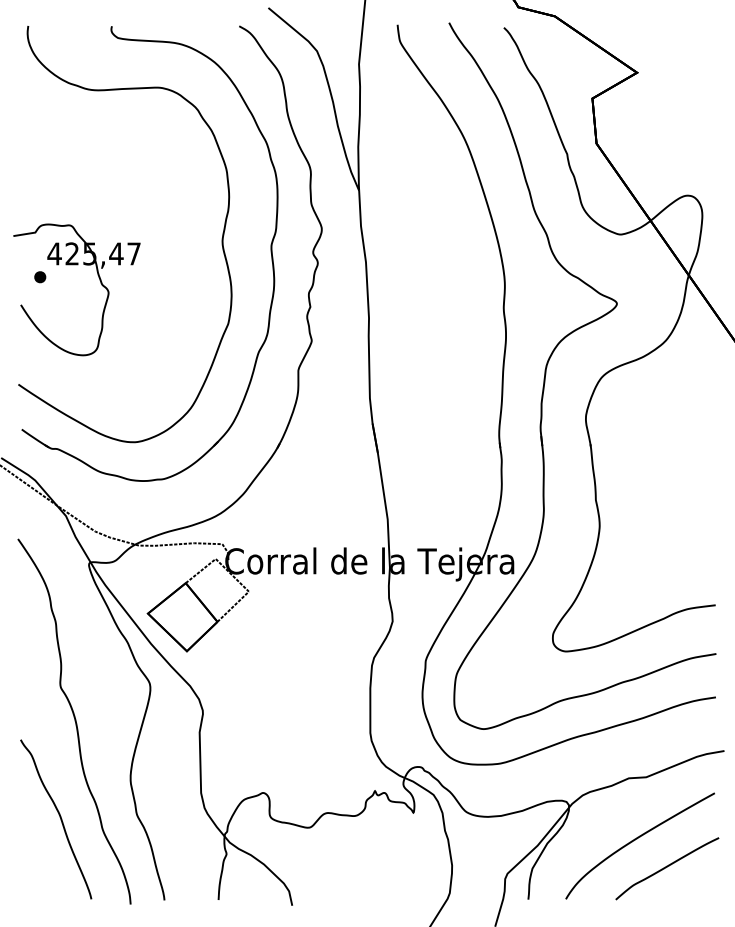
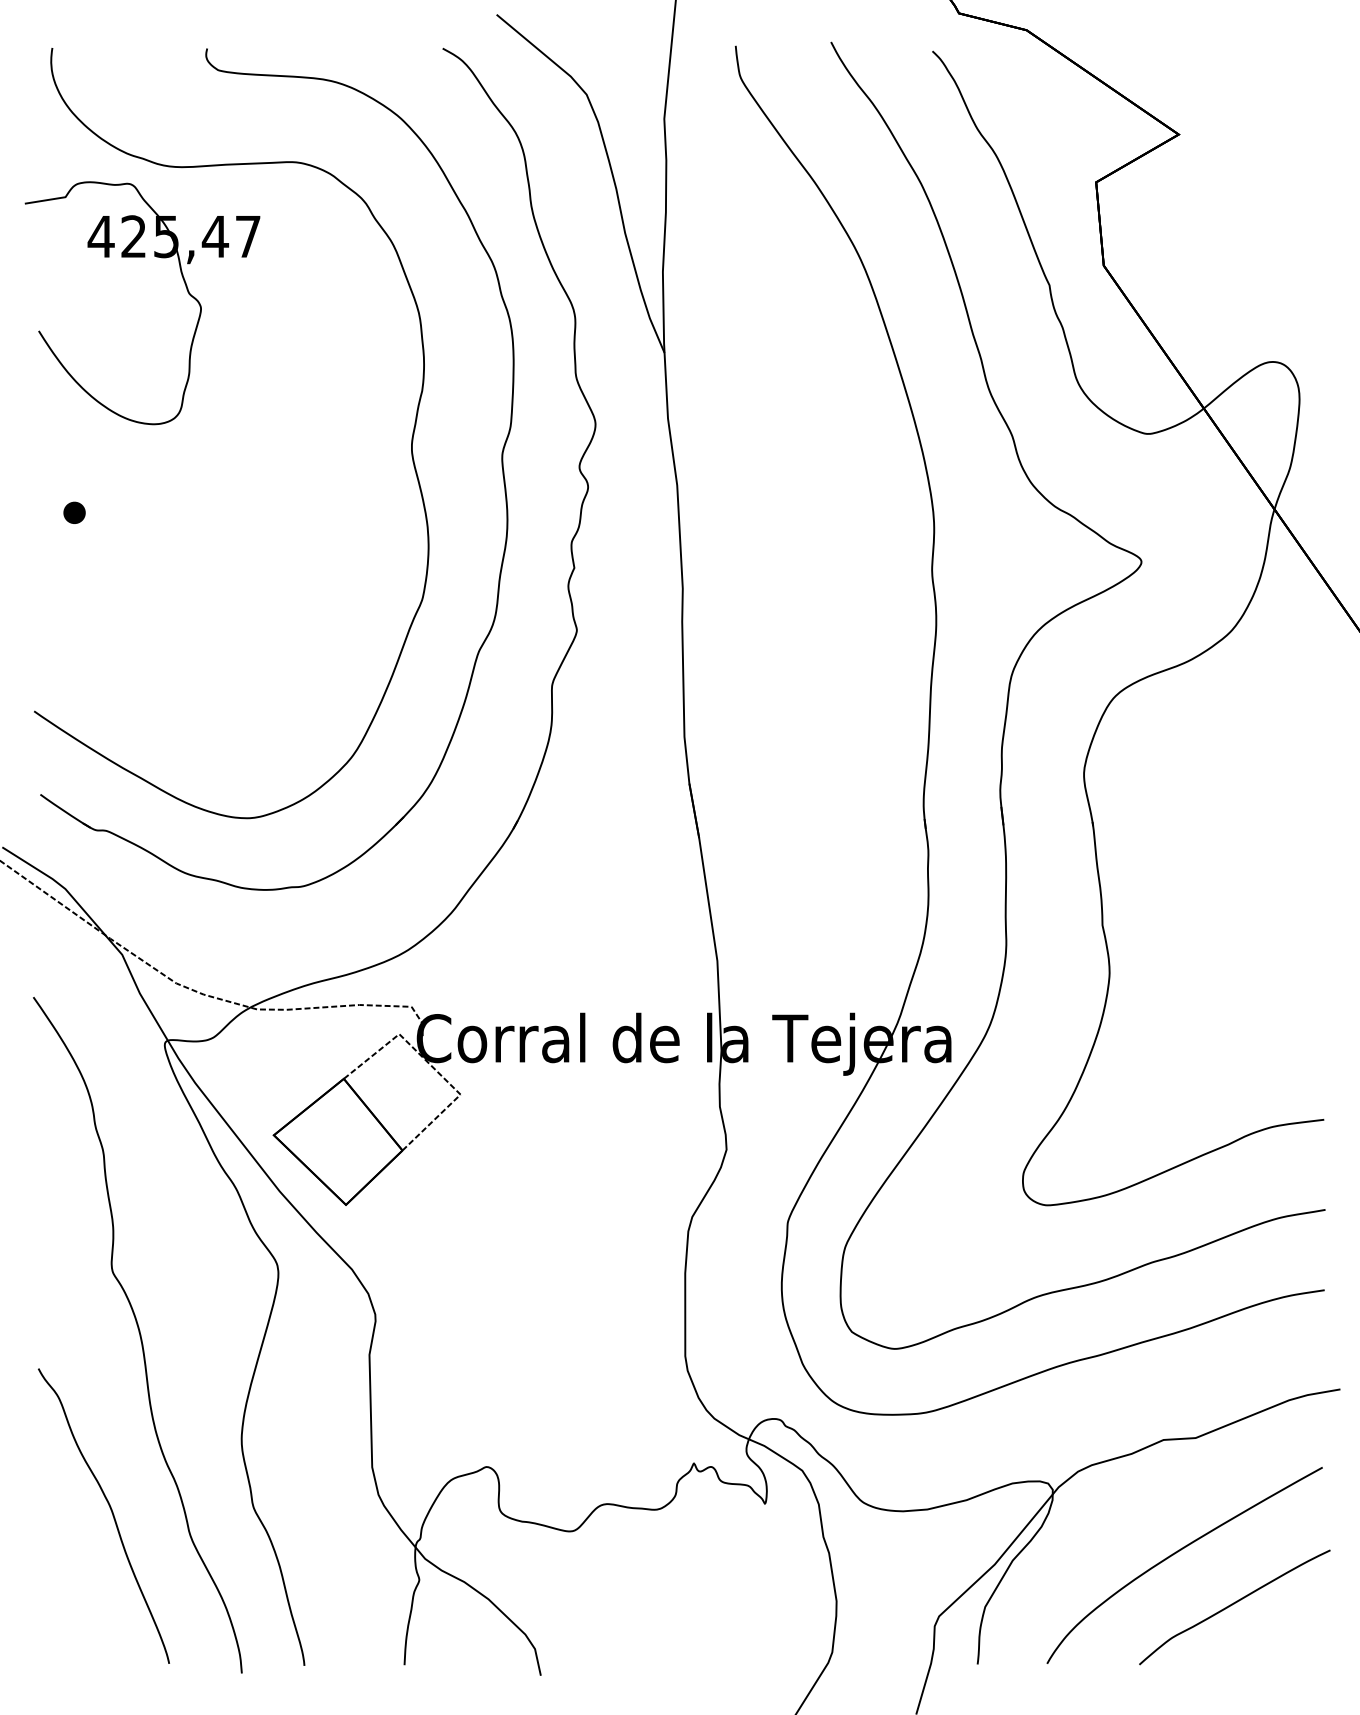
part: (76, 265) -> (141, 258), moved

